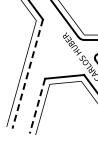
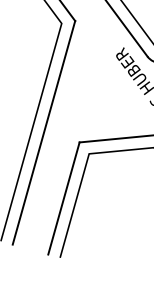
line: (27, 74) -> (43, 133), dashed -> solid
line: (37, 106) -> (63, 199), dashed -> solid

